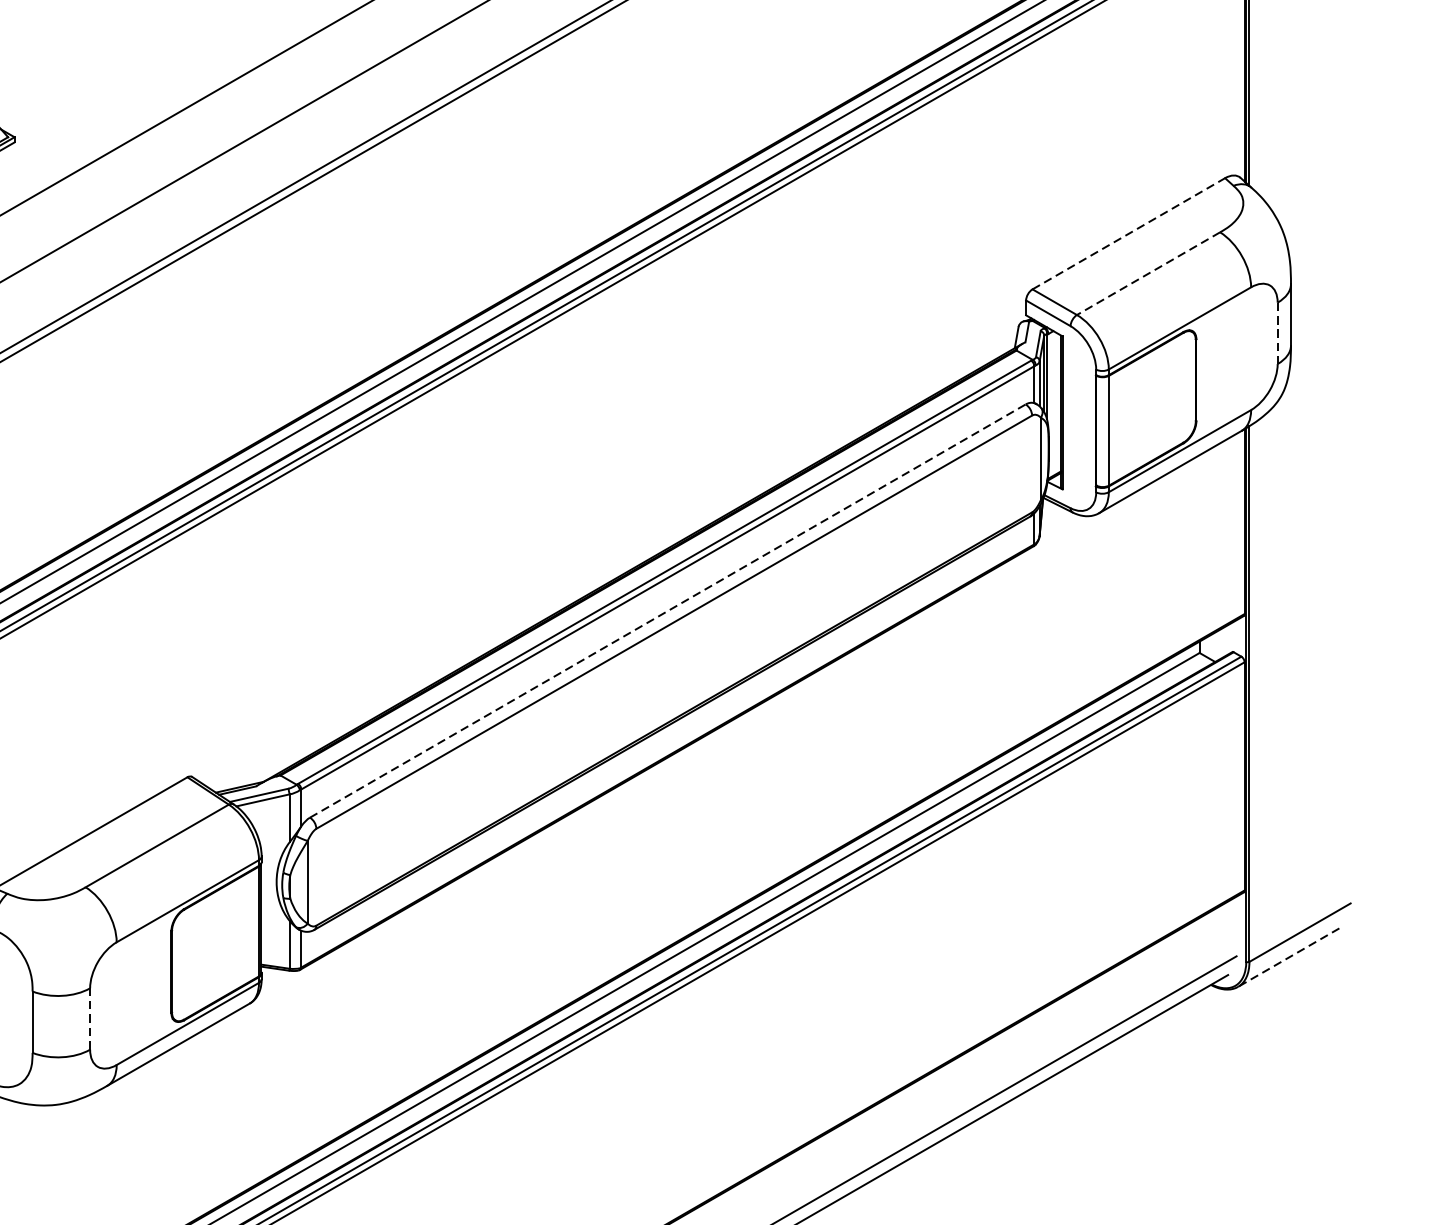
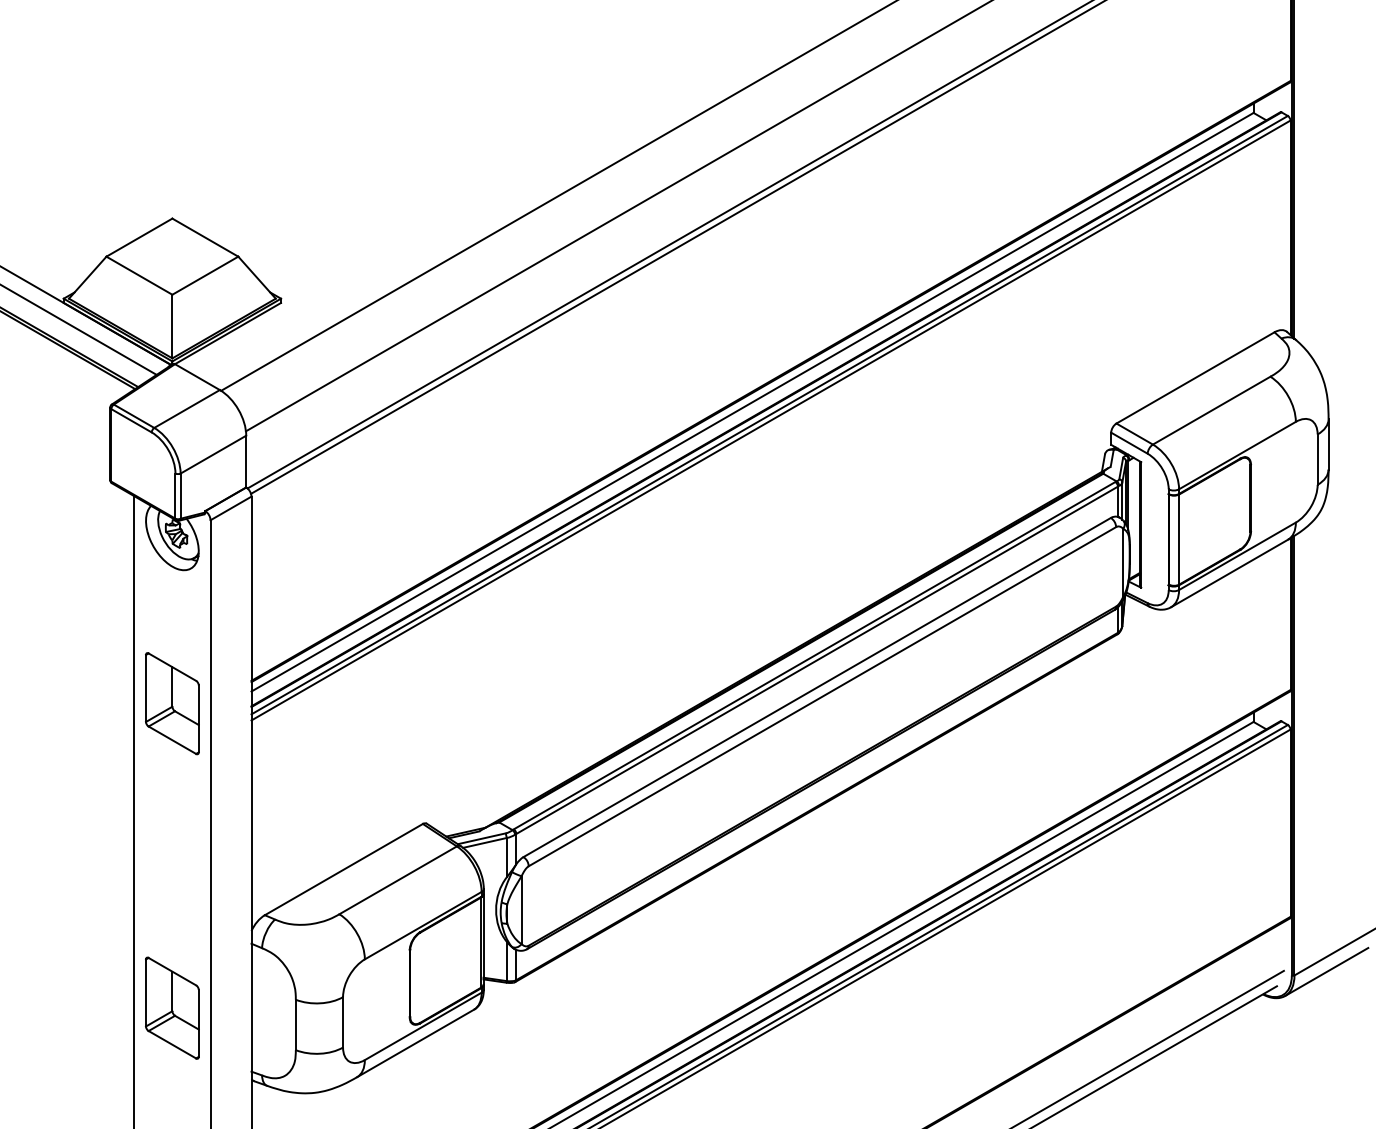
line: (1128, 233) -> (1195, 377), dashed -> solid
line: (1148, 273) -> (1211, 410), dashed -> solid
line: (1277, 334) -> (1317, 460), dashed -> solid
line: (668, 611) -> (817, 687), dashed -> solid
line: (1288, 957) -> (1326, 971), dashed -> solid
line: (90, 1017) -> (343, 1021), dashed -> solid

